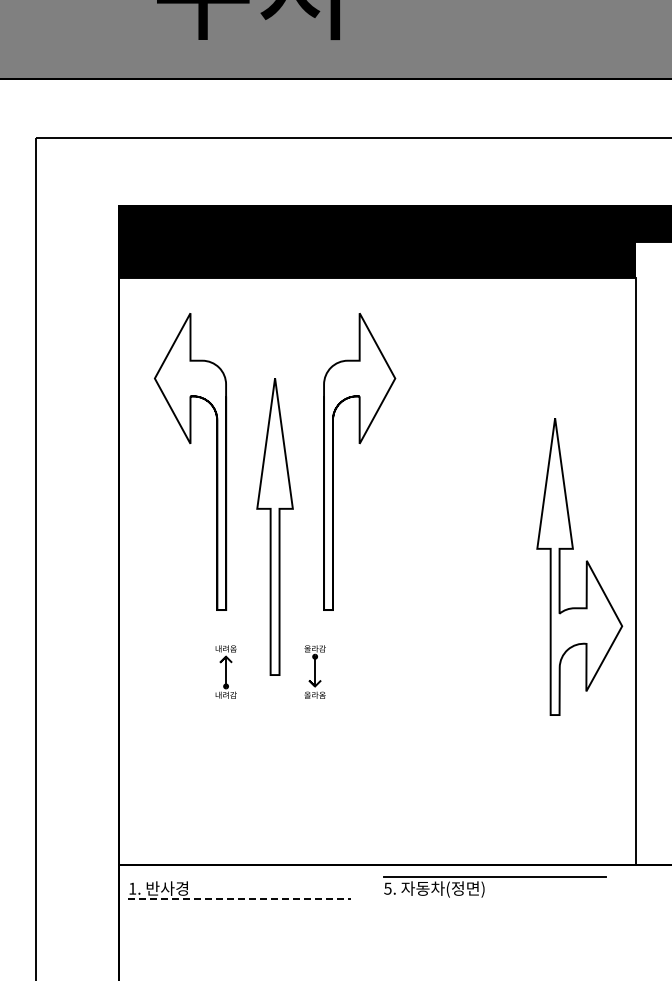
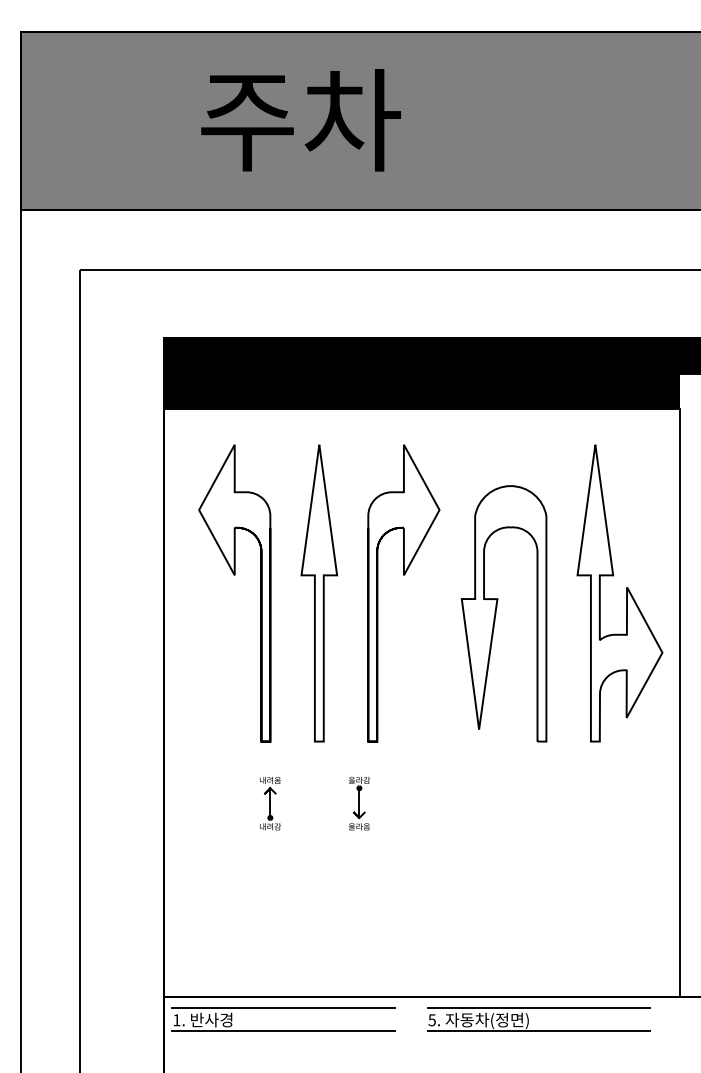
part: (452, 481) -> (496, 613), added
part: (275, 526) -> (319, 593), moved
part: (586, 566) -> (626, 593), moved
line: (239, 876) -> (283, 1008), added
line: (240, 898) -> (284, 1030), dashed -> solid
line: (494, 898) -> (538, 1030), added

